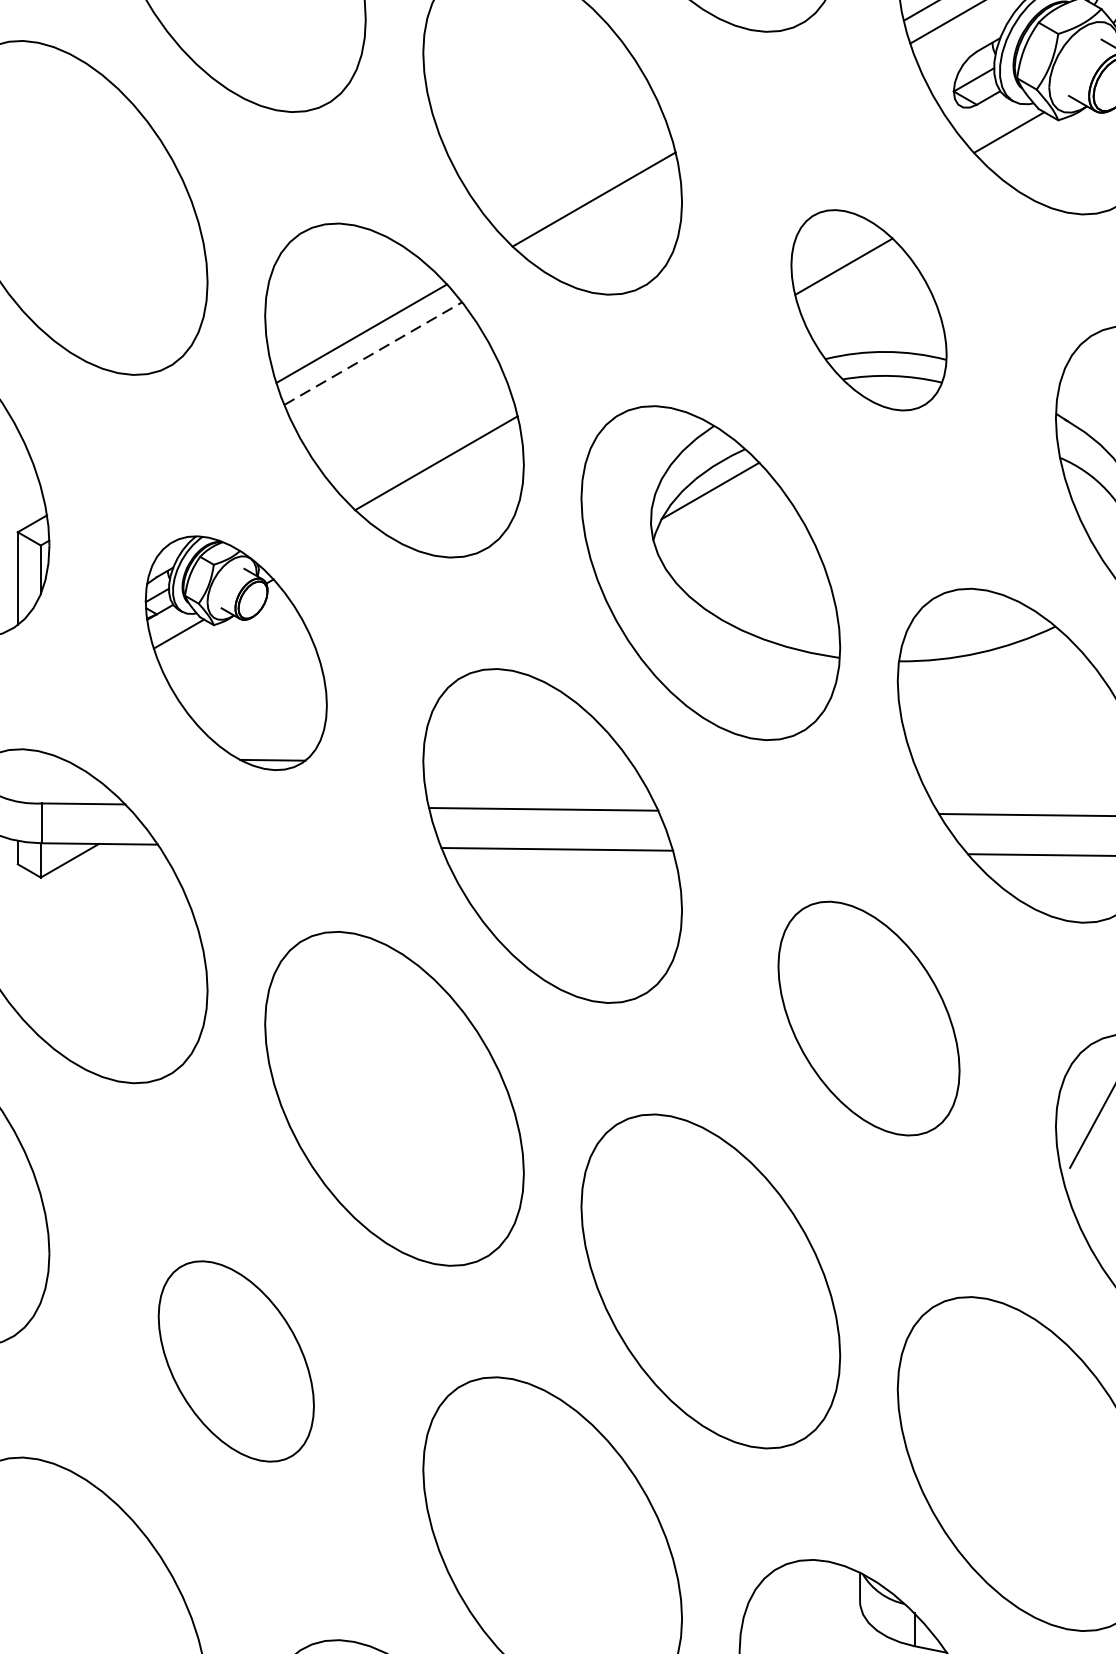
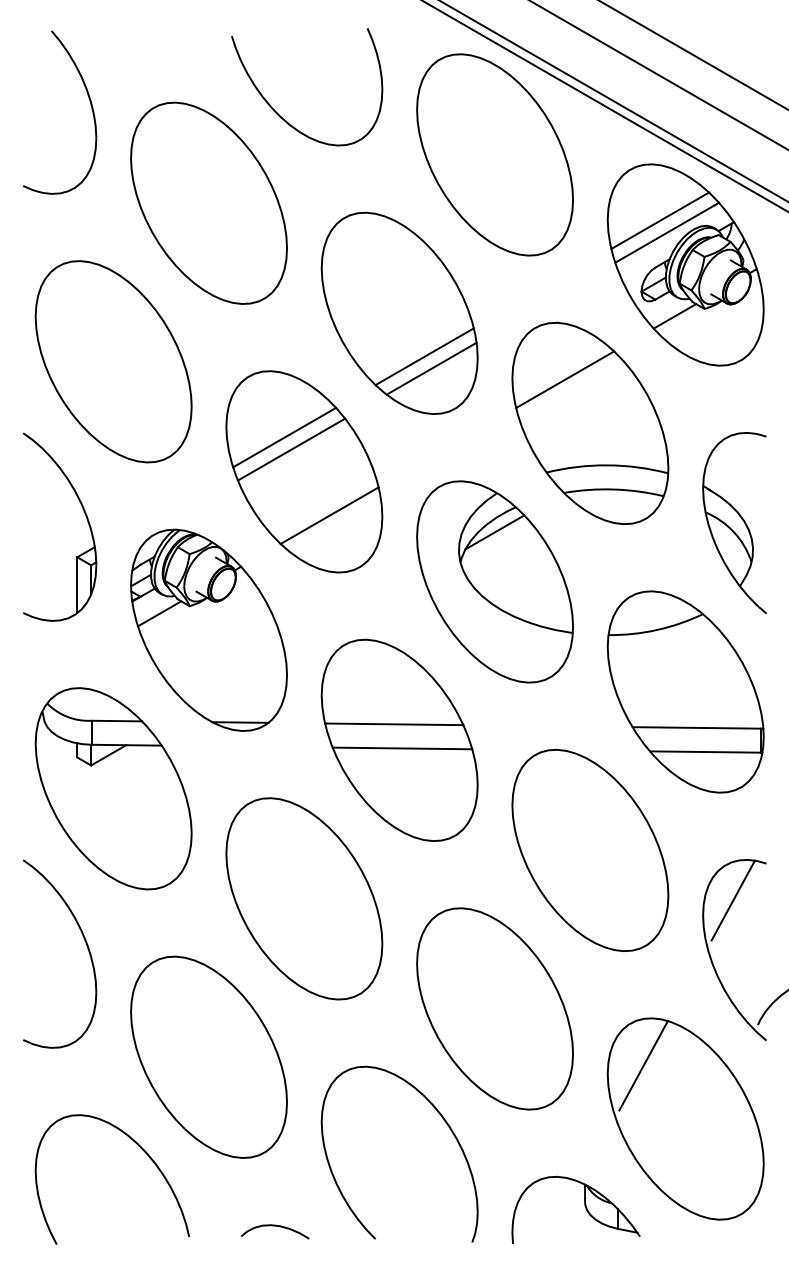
line: (605, 219) -> (431, 368), added
part: (869, 310) -> (590, 423), size x1.67
line: (373, 353) -> (291, 449), dashed -> solid
part: (235, 652) -> (208, 629), size x1.43
part: (869, 1018) -> (590, 850), size x1.43
part: (235, 1360) -> (208, 1056), size x1.67
line: (957, 1375) -> (643, 1065), added

